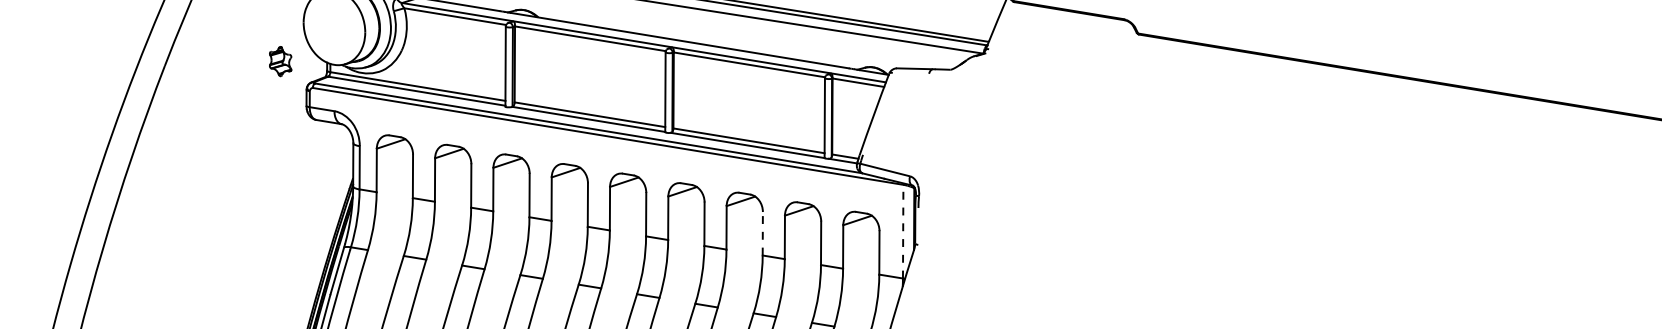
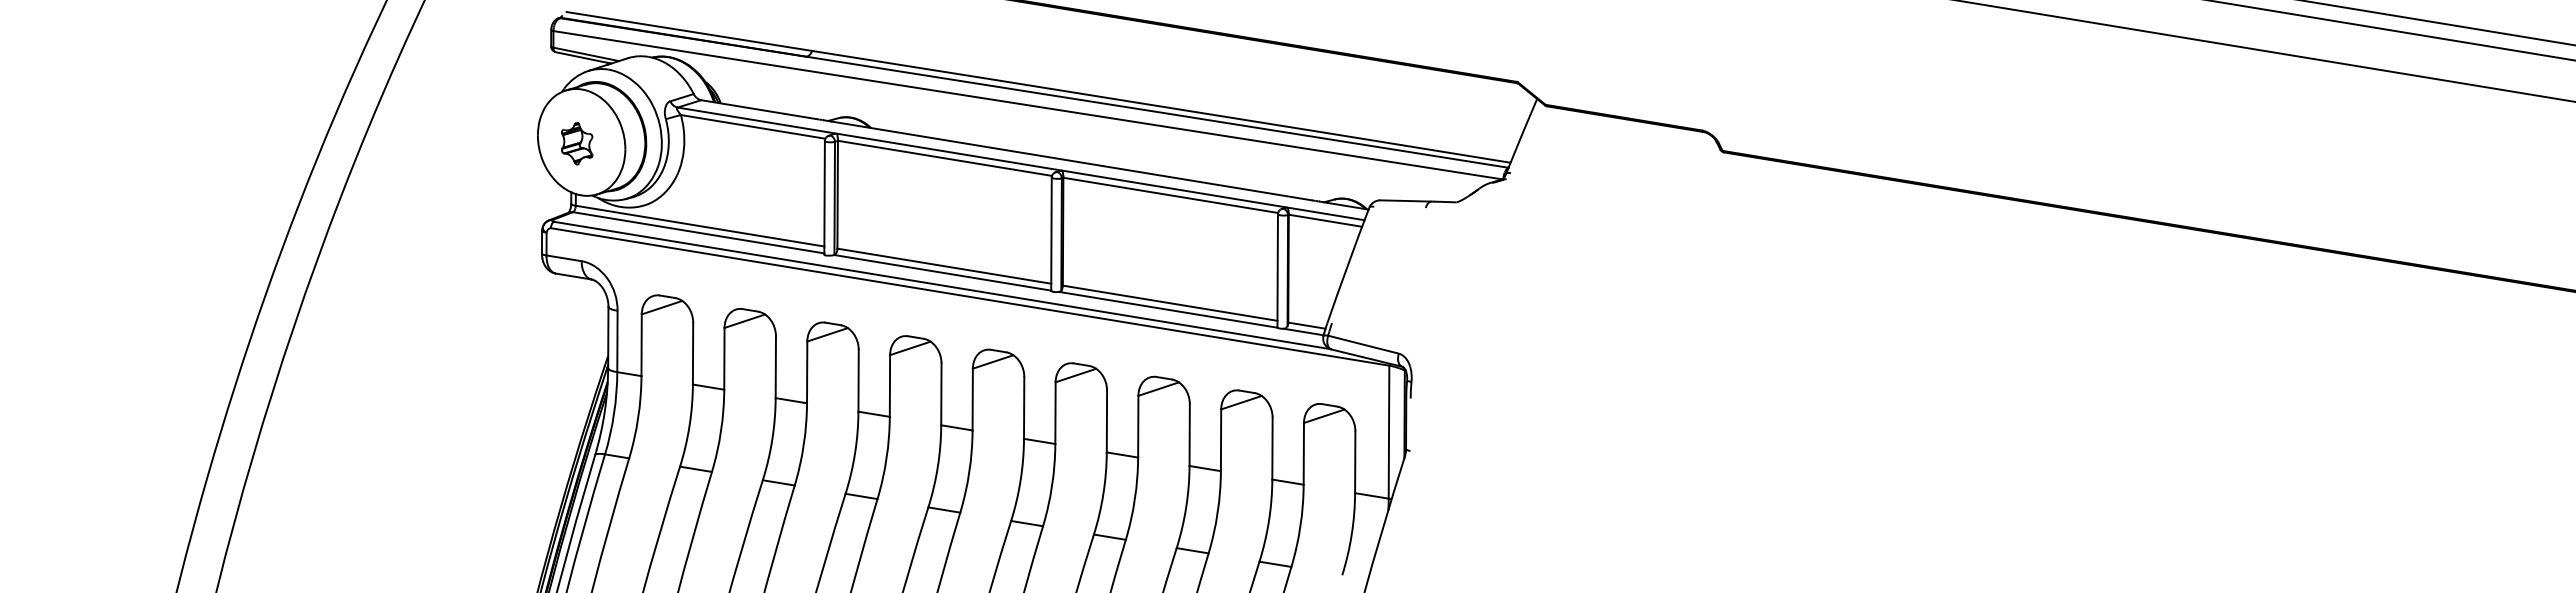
part: (280, 61) -> (577, 143), moved
line: (903, 231) -> (1389, 431), dashed -> solid
line: (762, 234) -> (1189, 435), dashed -> solid

